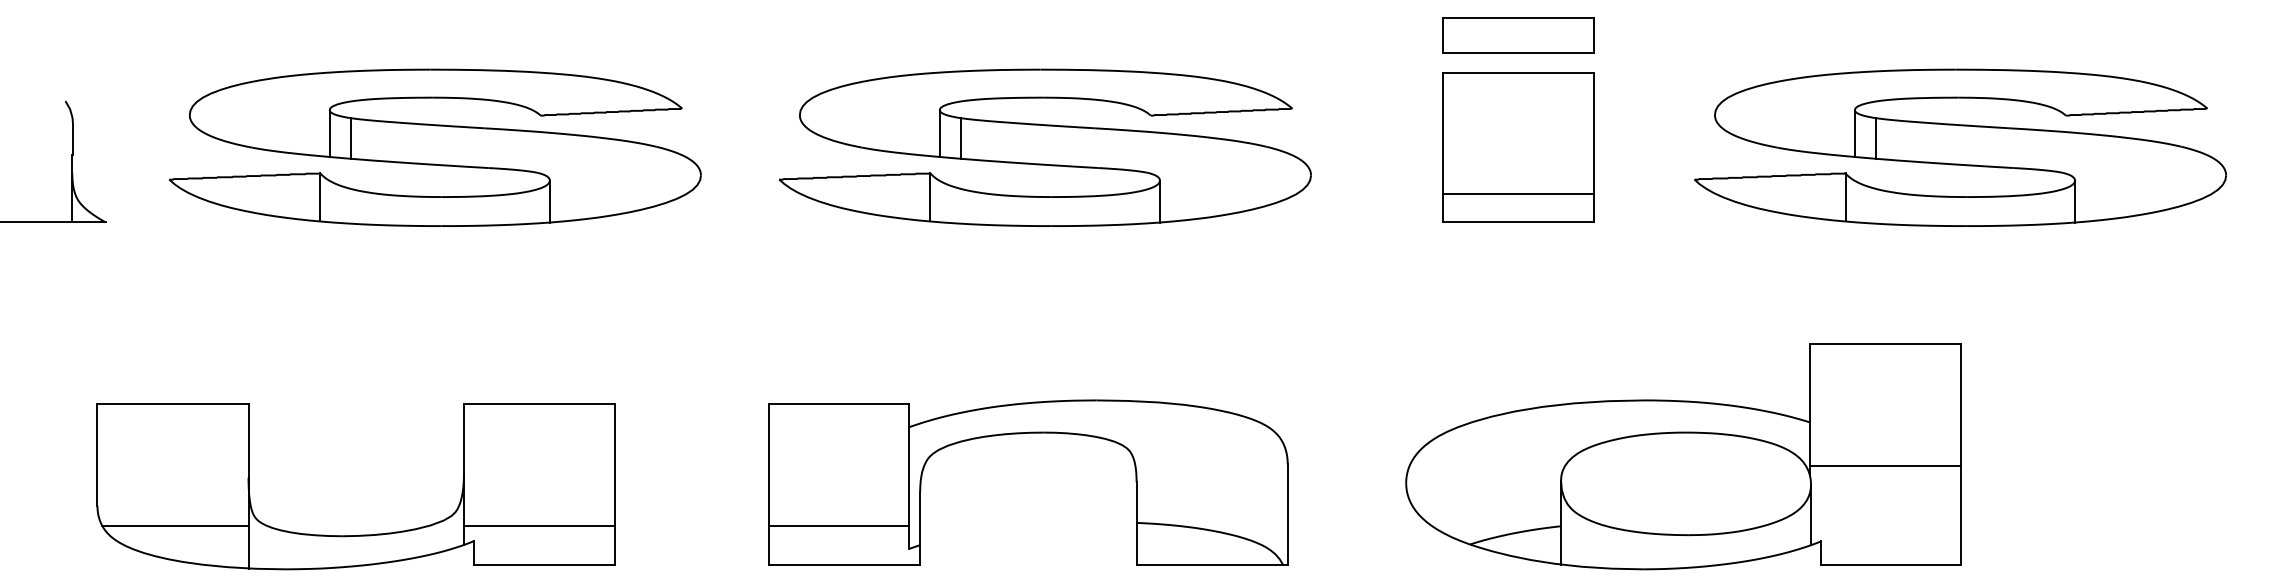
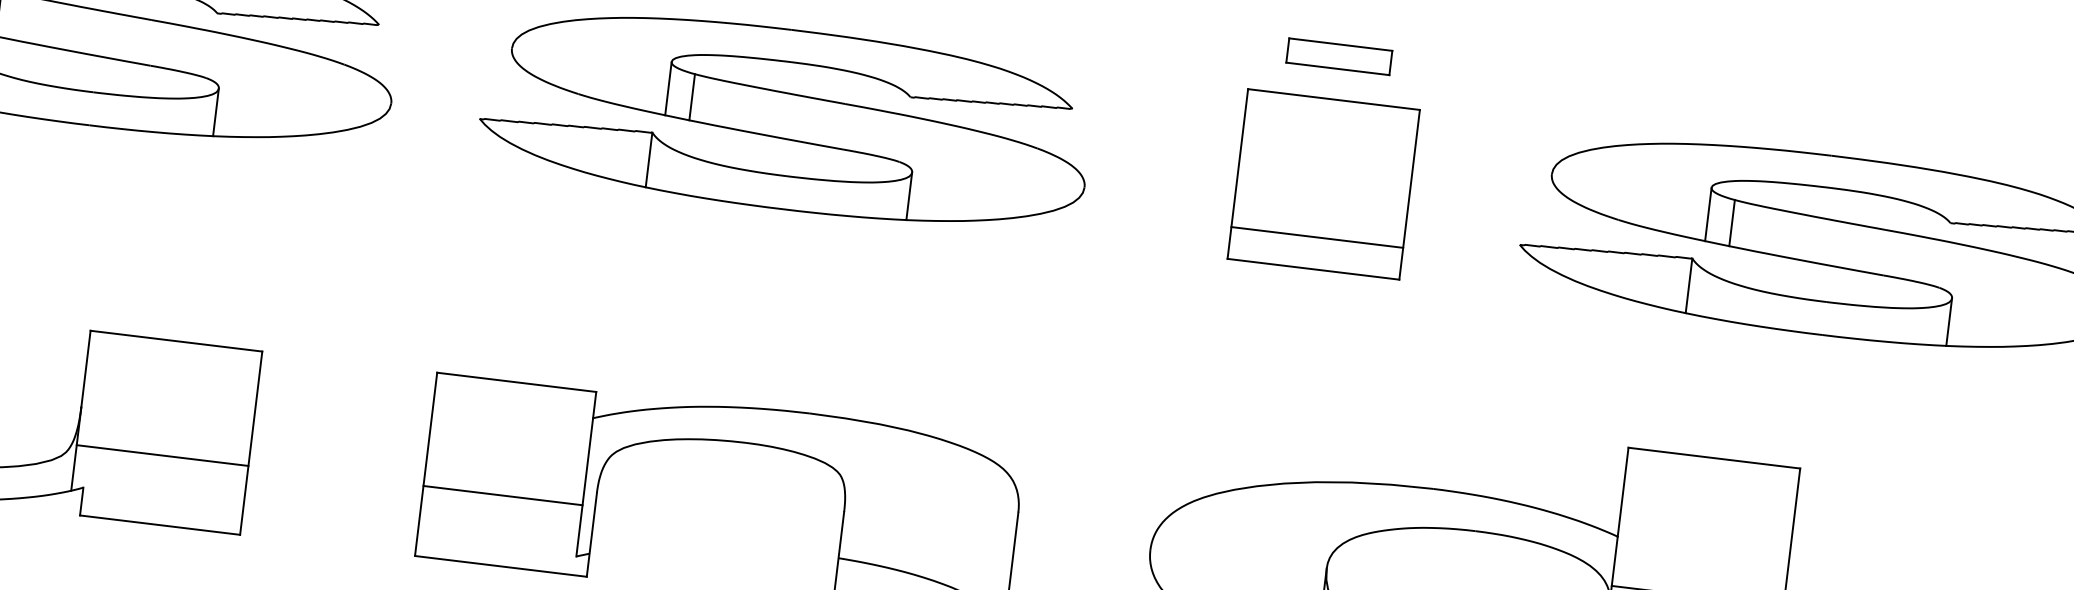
part: (1518, 35) -> (1339, 56), size x0.6
line: (539, 525) -> (162, 455), moved
line: (839, 525) -> (503, 495), moved

